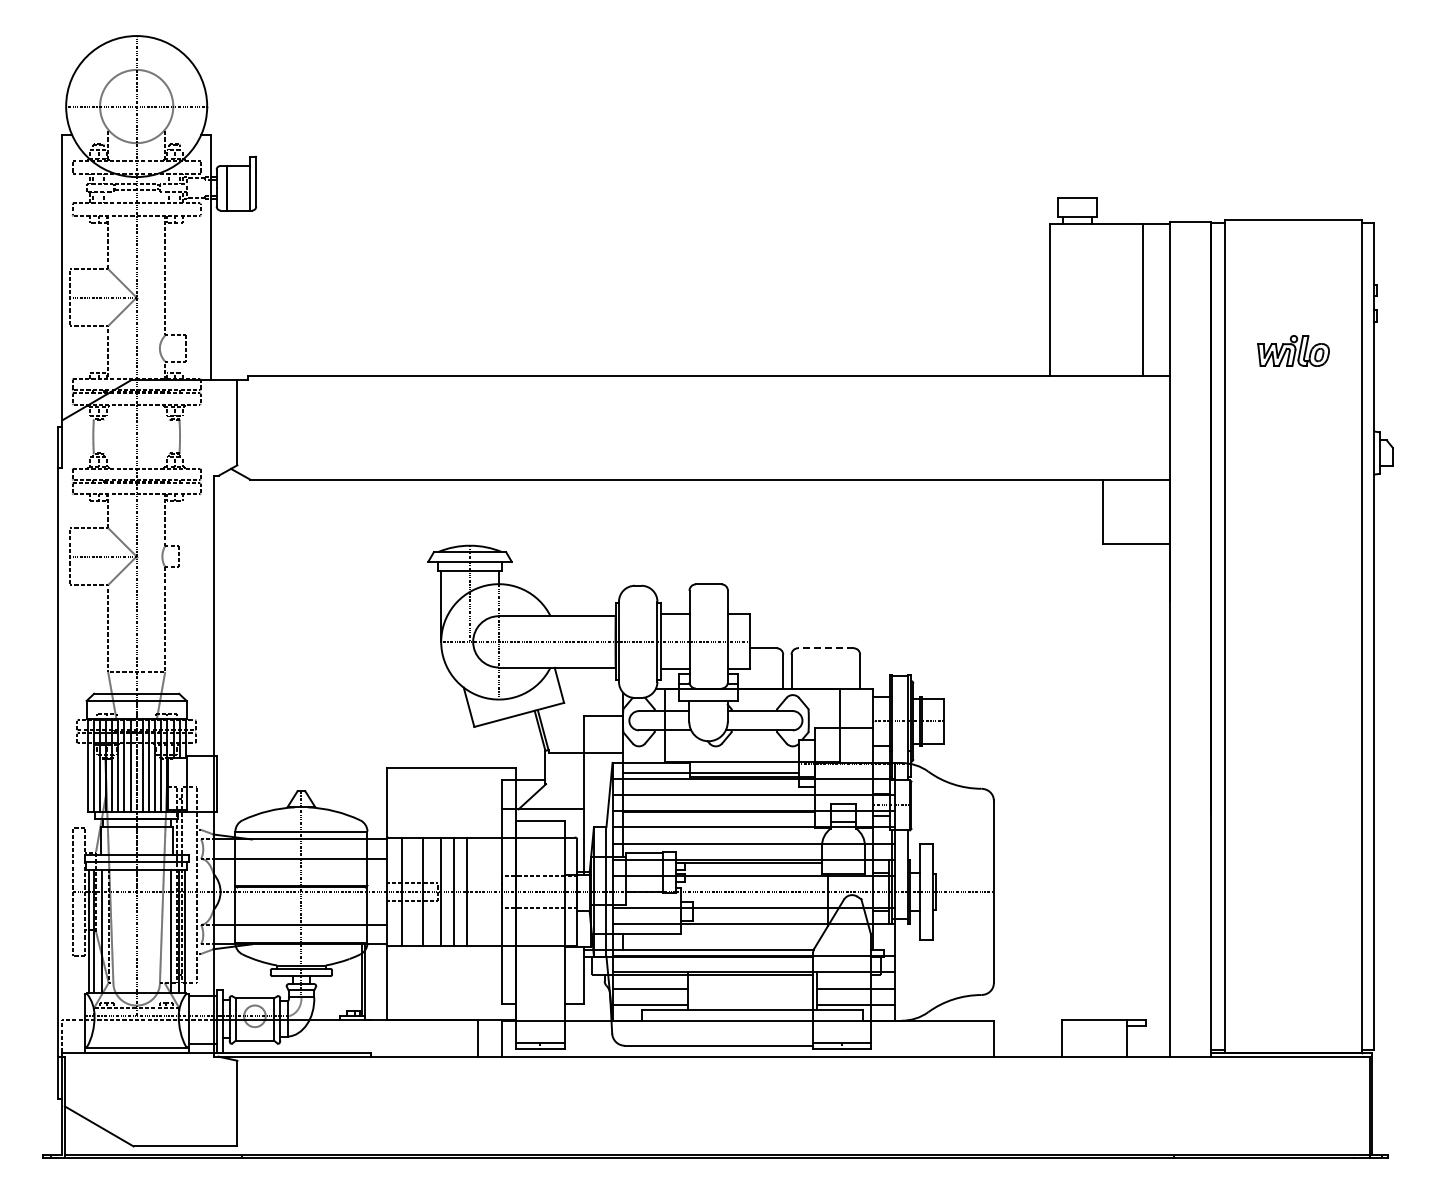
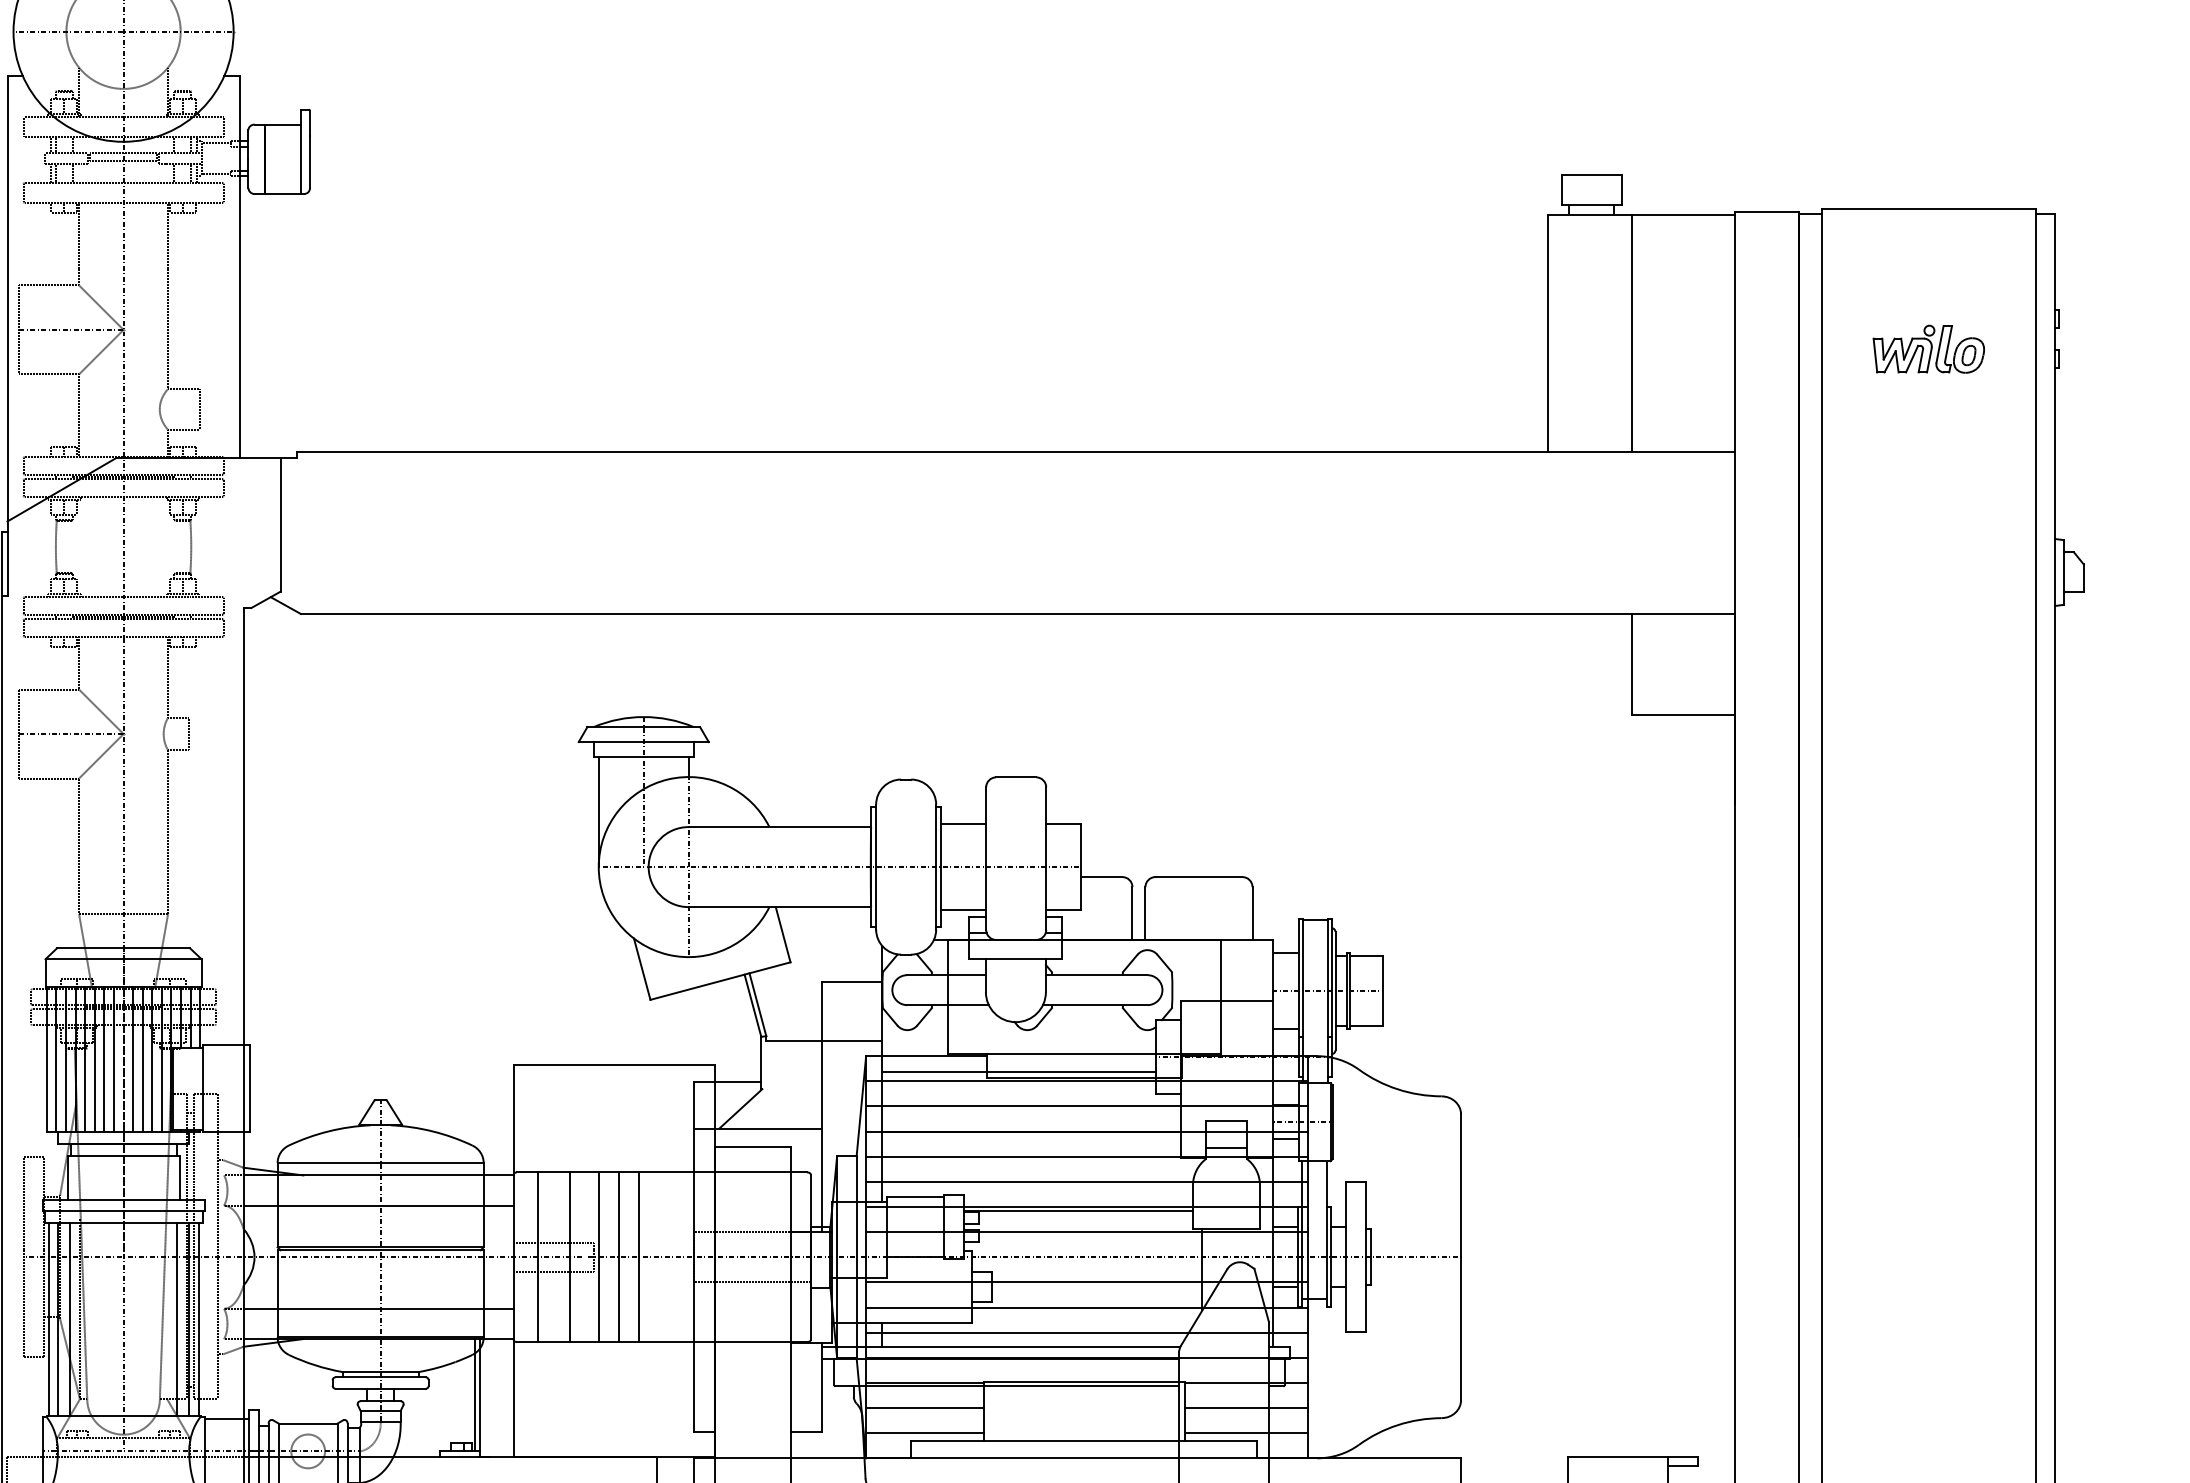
line: (1143, 299) -> (1632, 332), moved
part: (1293, 350) -> (1928, 348), moved
line: (825, 648) -> (1198, 877), dashed -> solid
line: (753, 940) -> (1086, 1333), added

